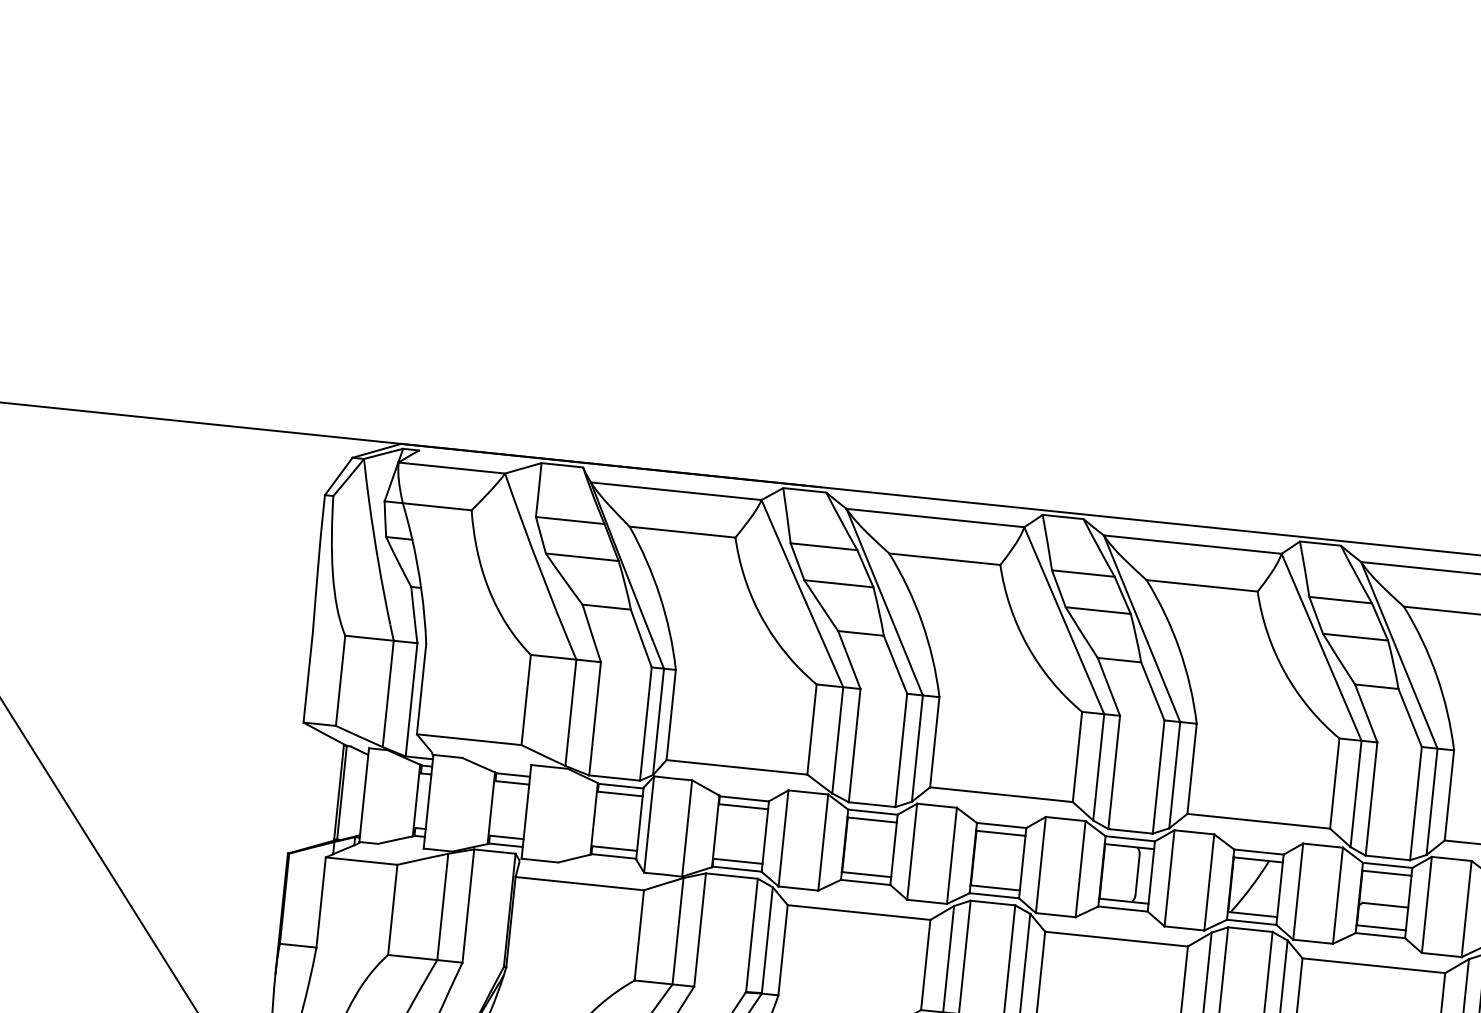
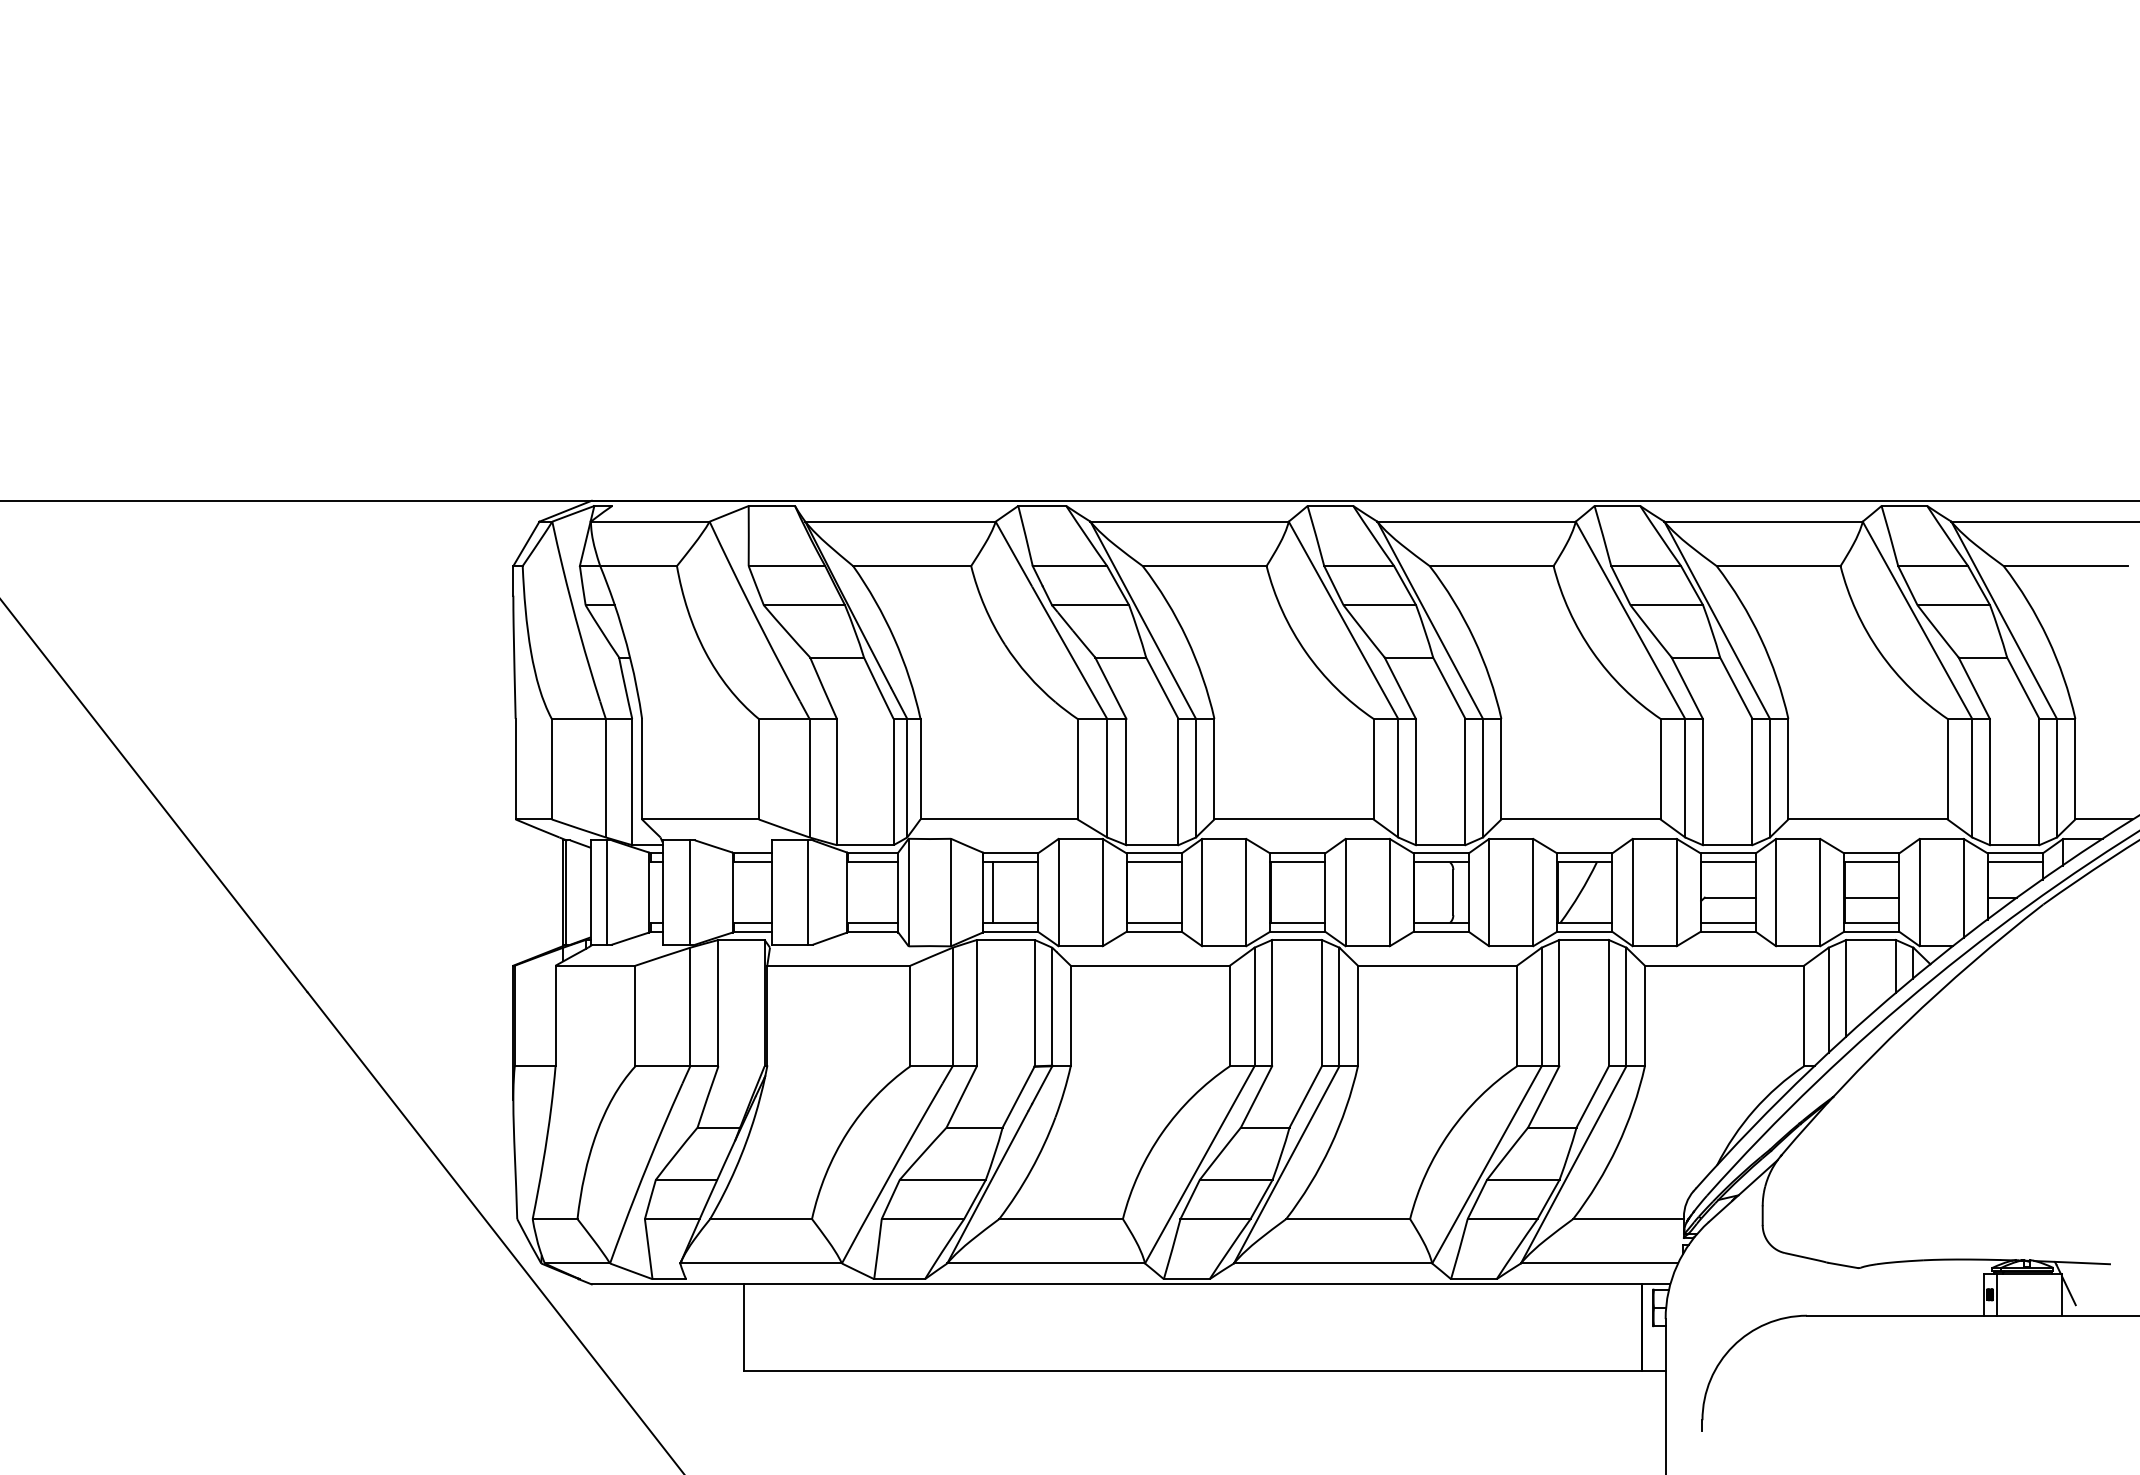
line: (379, 796) -> (607, 892), added
line: (453, 804) -> (690, 892), added
line: (559, 815) -> (808, 892), added
line: (725, 832) -> (993, 892), added

